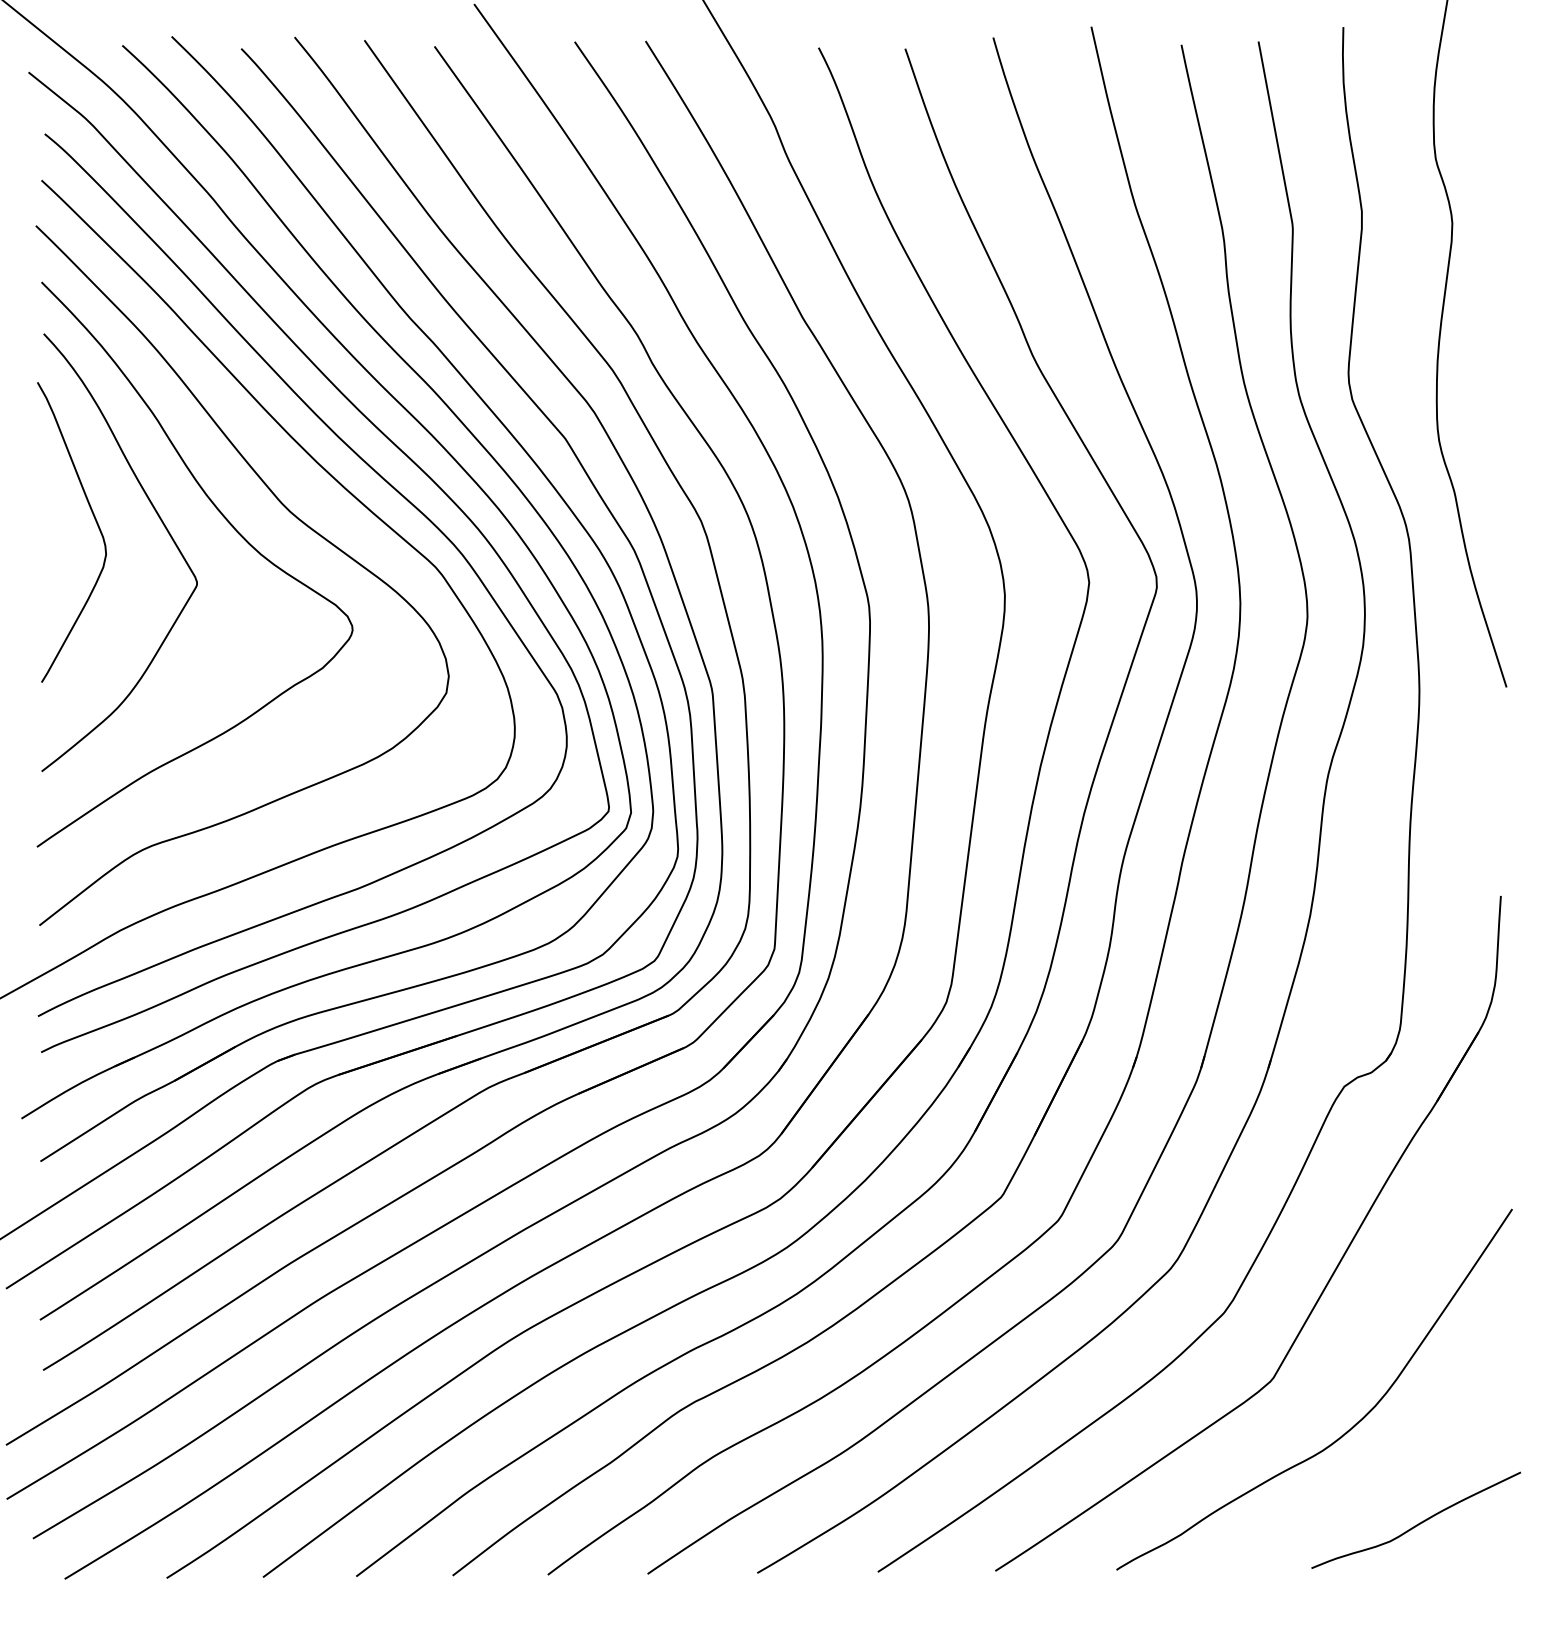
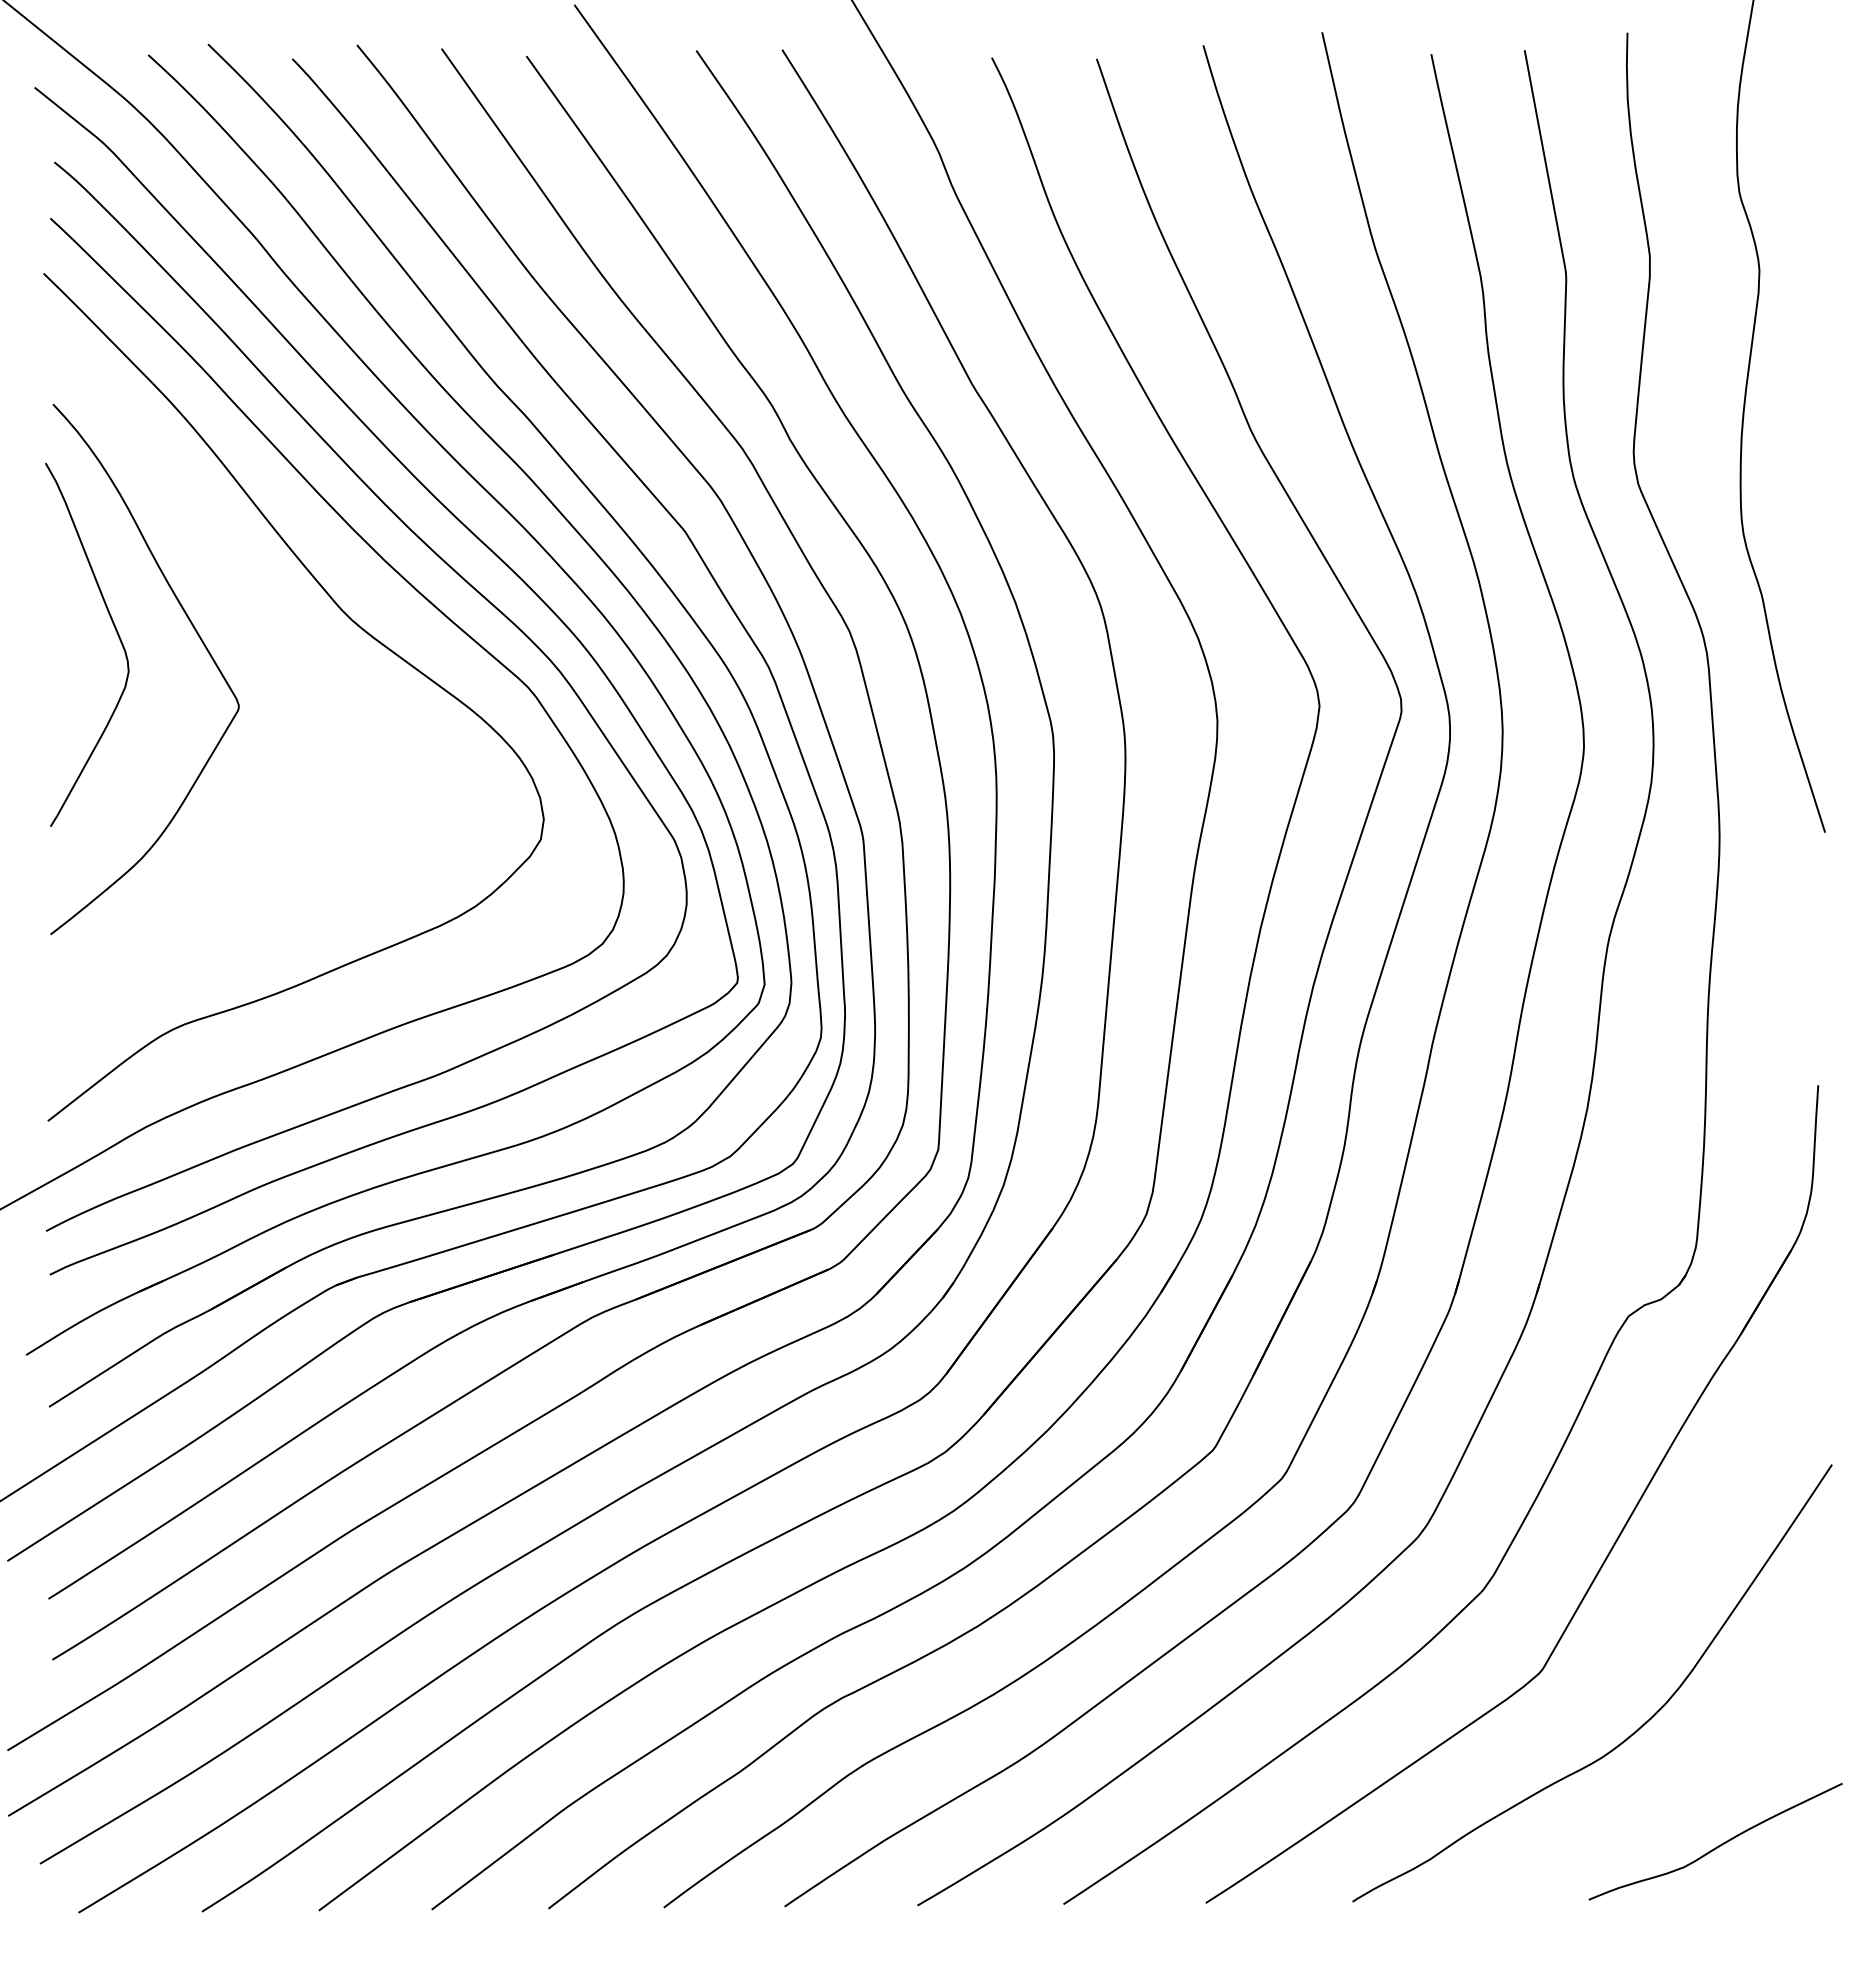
curve: (236, 532) -> (286, 644), removed

